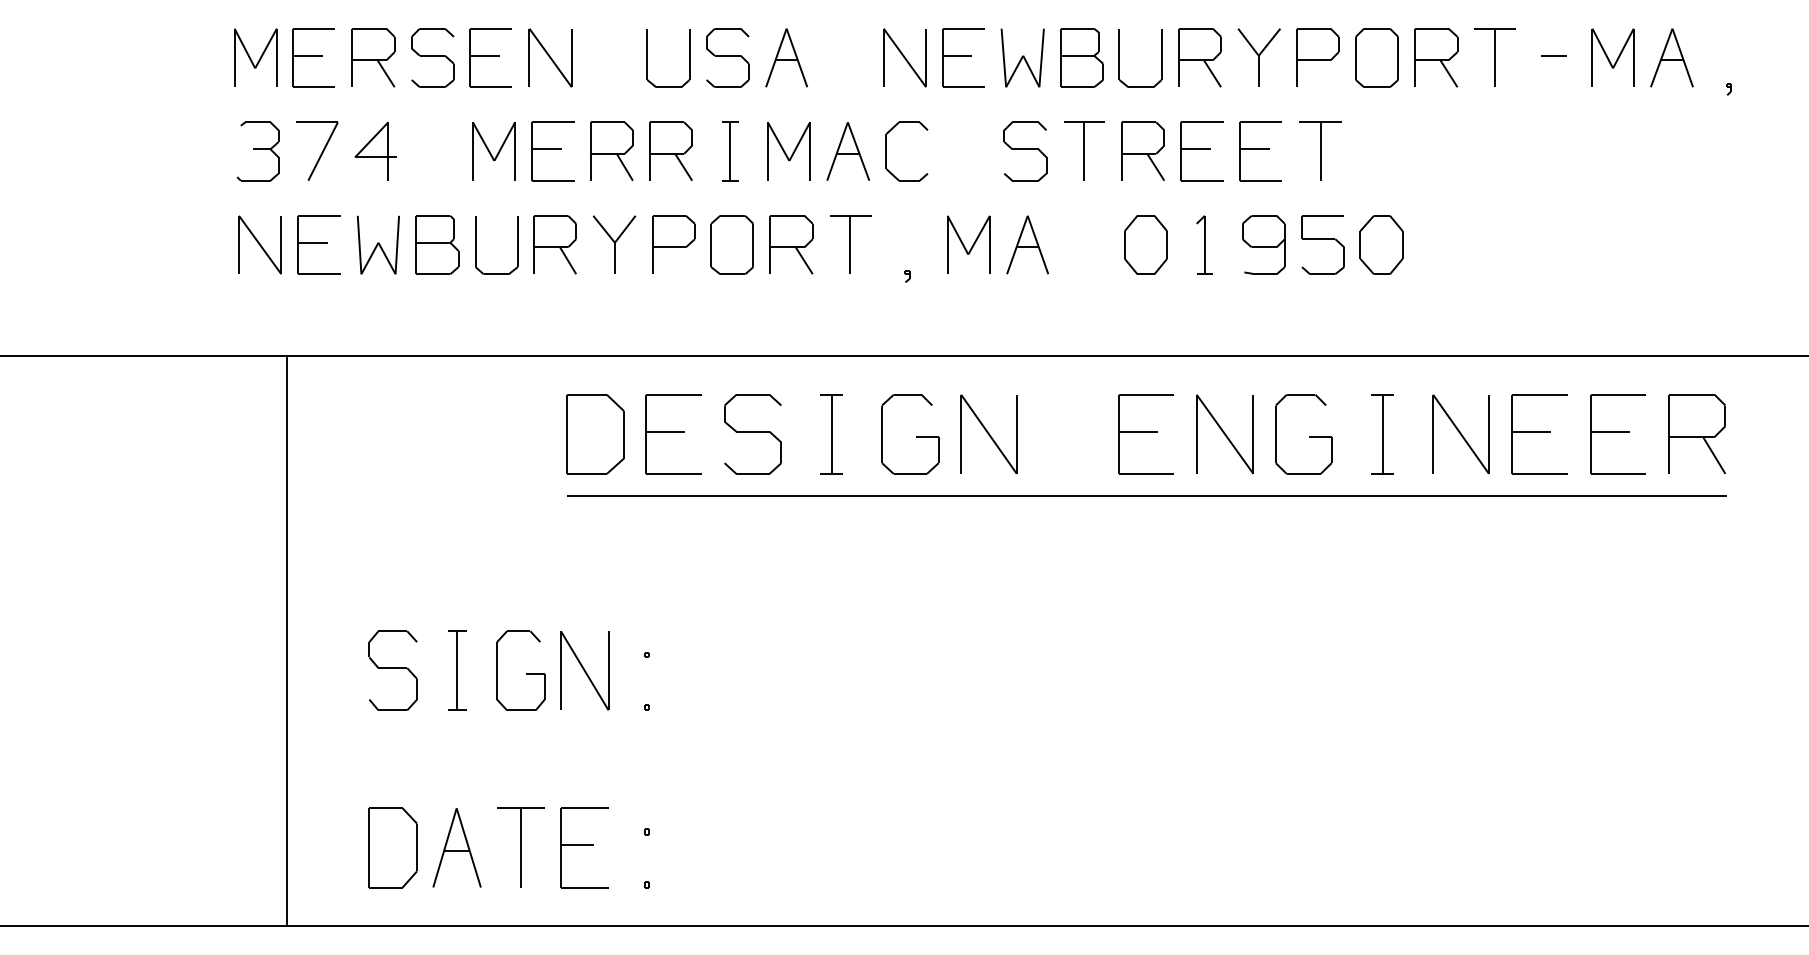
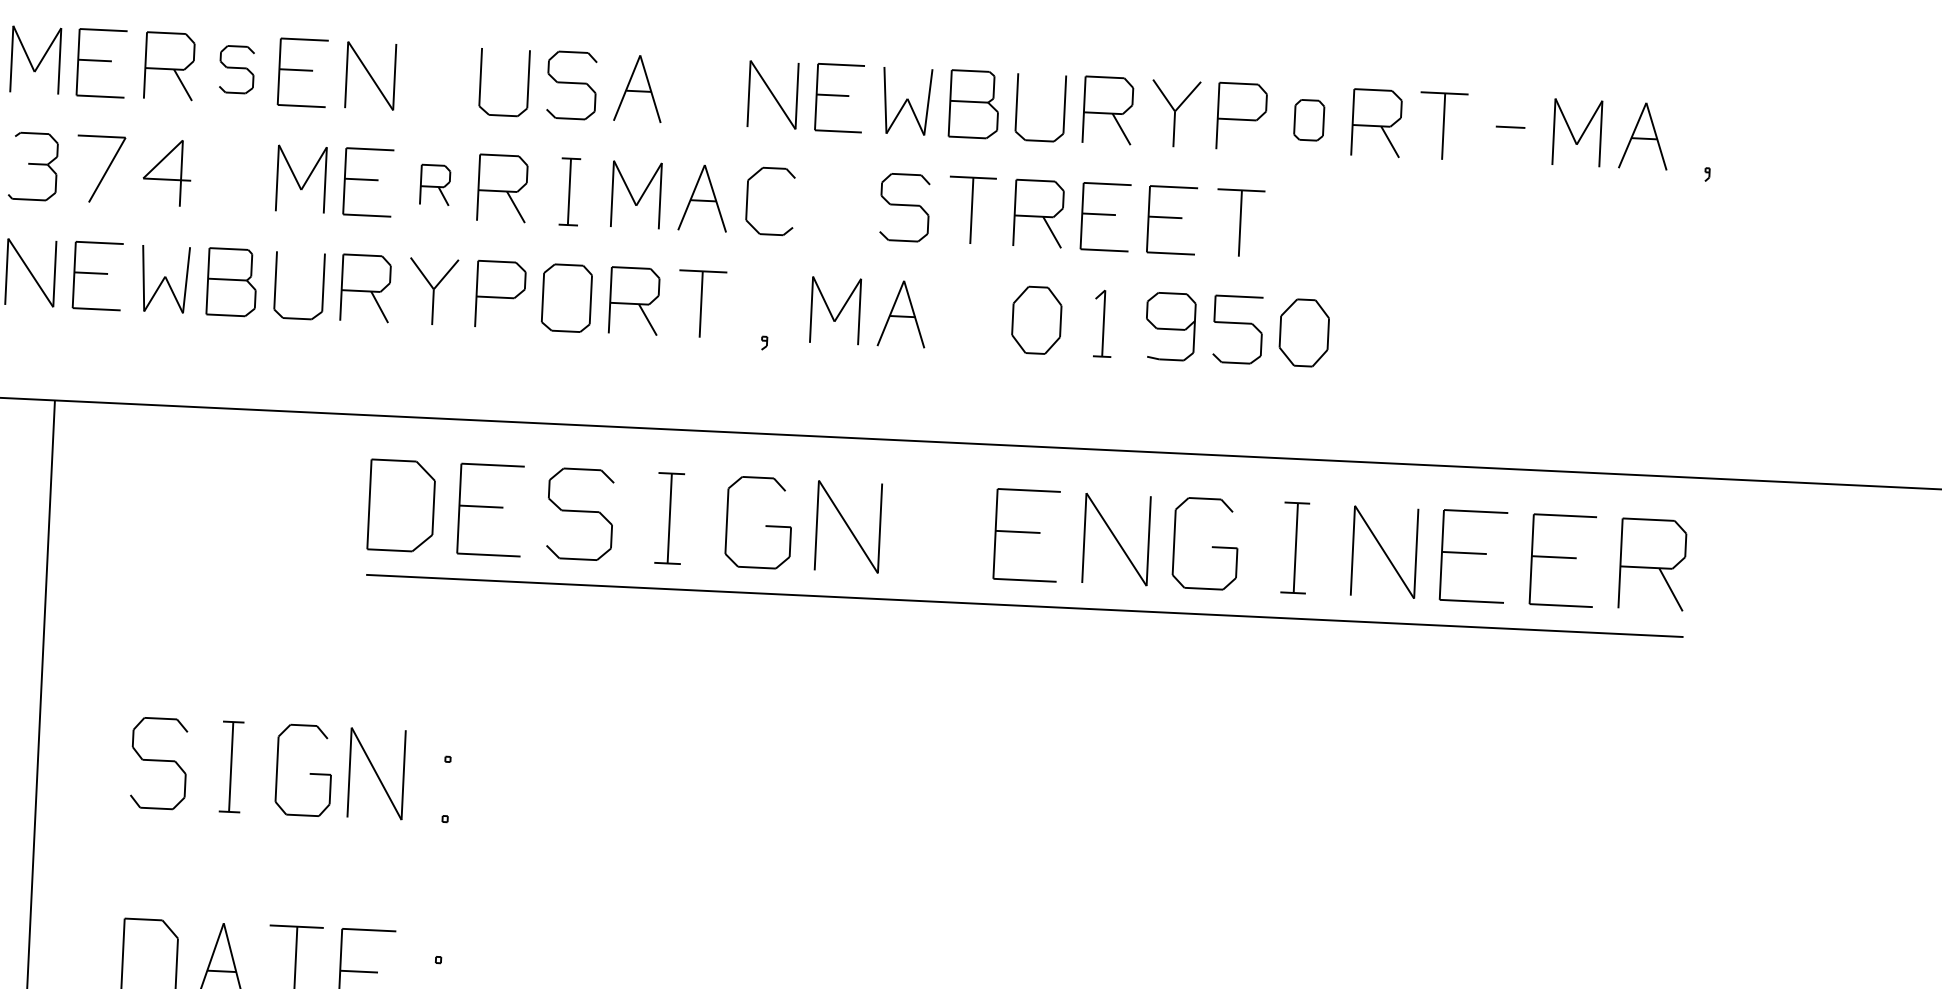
part: (432, 57) -> (236, 69), size x0.7
part: (1376, 57) -> (1308, 119), size x0.6
part: (611, 150) -> (434, 184), size x0.6

